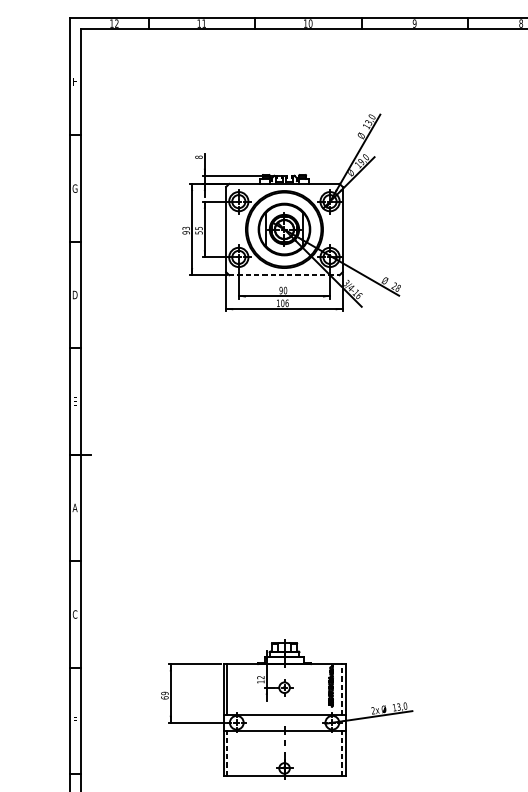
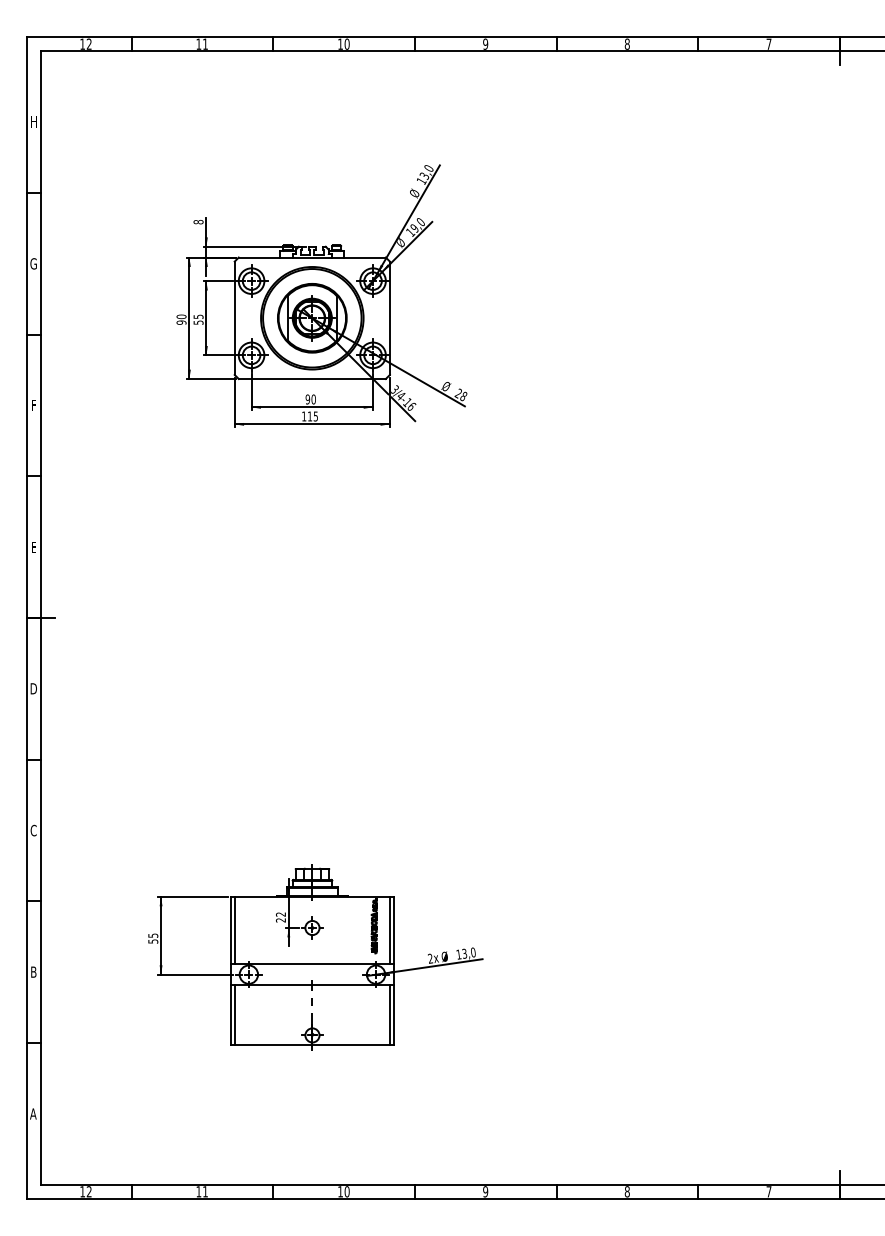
text: (186, 228) -> (181, 316), 93 -> 90
line: (284, 275) -> (312, 379), dashed -> solid
text: (74, 294) -> (33, 404), D -> F
text: (284, 303) -> (312, 416), 106 -> 115
text: (74, 507) -> (33, 688), A -> D
text: (260, 682) -> (280, 920), 12 -> 22
line: (342, 689) -> (389, 930), dashed -> solid
text: (165, 695) -> (153, 938), 69 -> 55
text: (74, 720) -> (33, 971), F -> B
line: (226, 752) -> (235, 1014), dashed -> solid
line: (342, 752) -> (389, 1014), dashed -> solid

